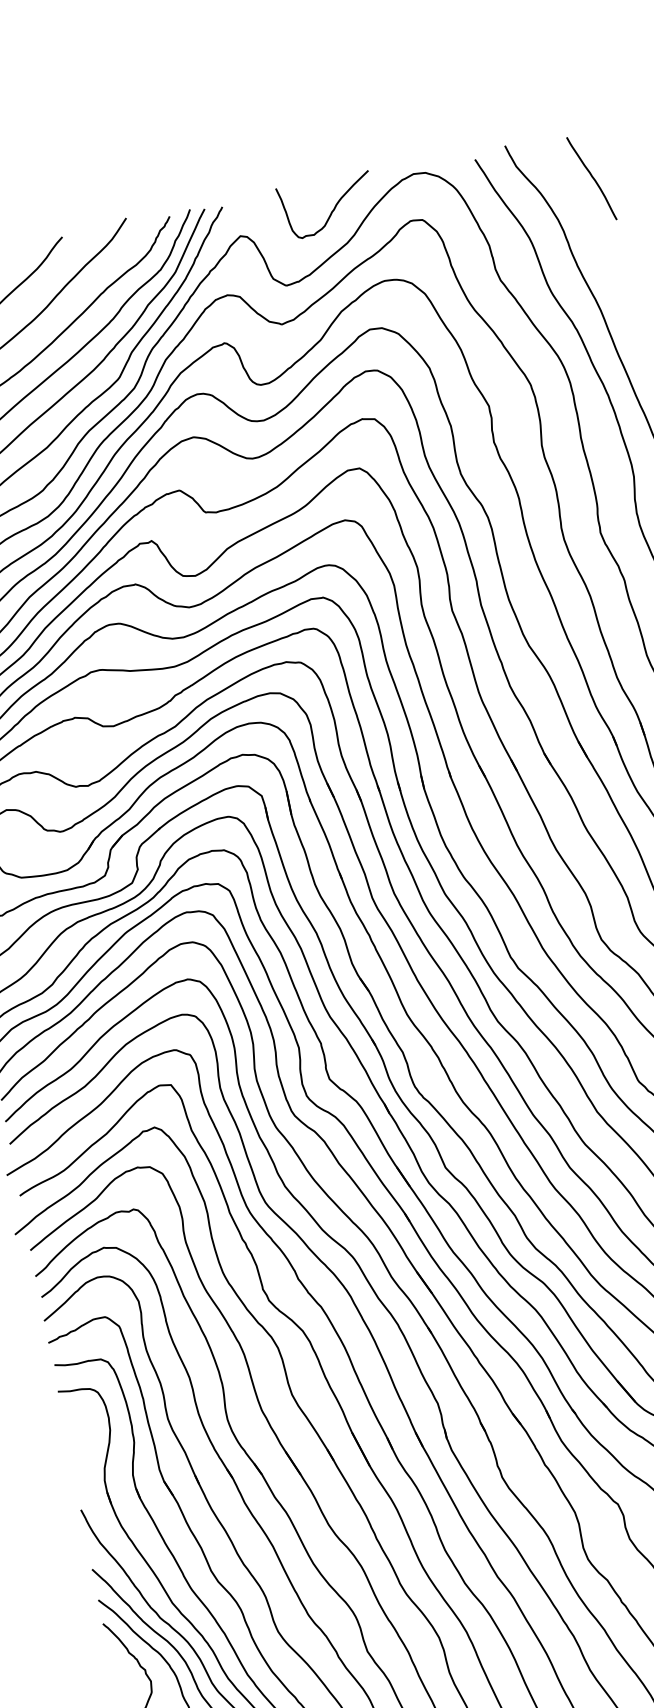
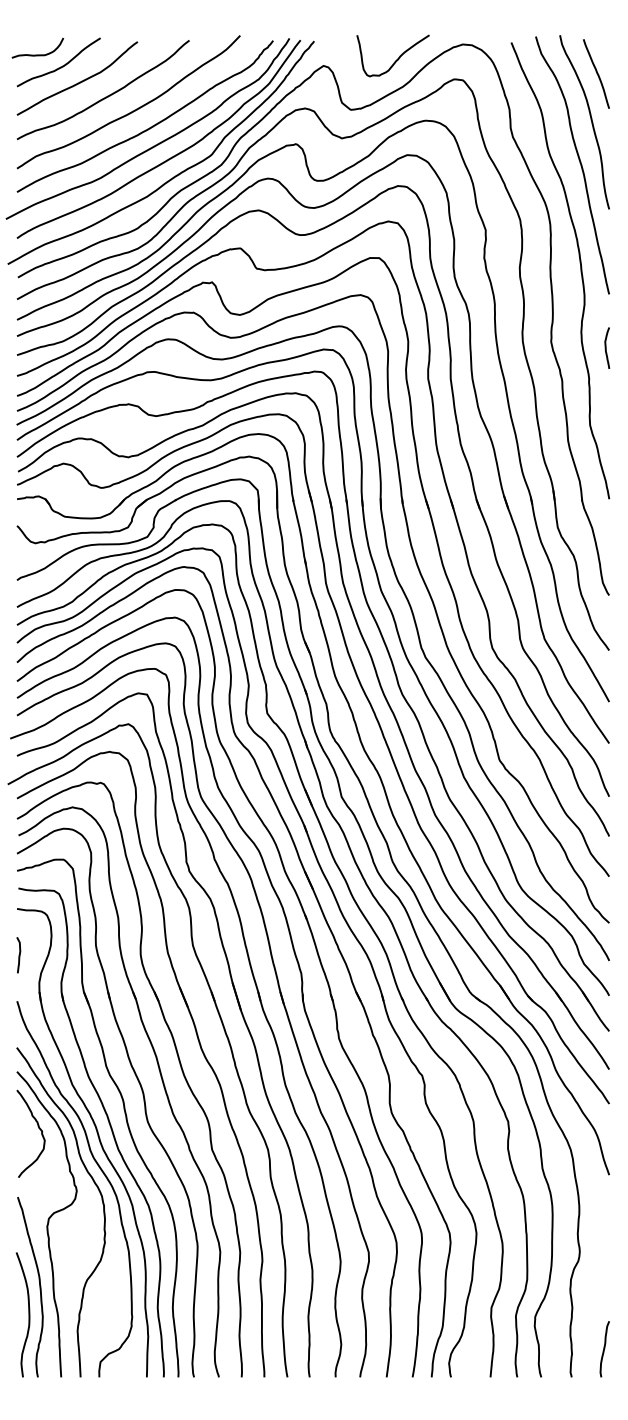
curve: (595, 239) -> (590, 120), added
curve: (71, 1450) -> (18, 955), added

